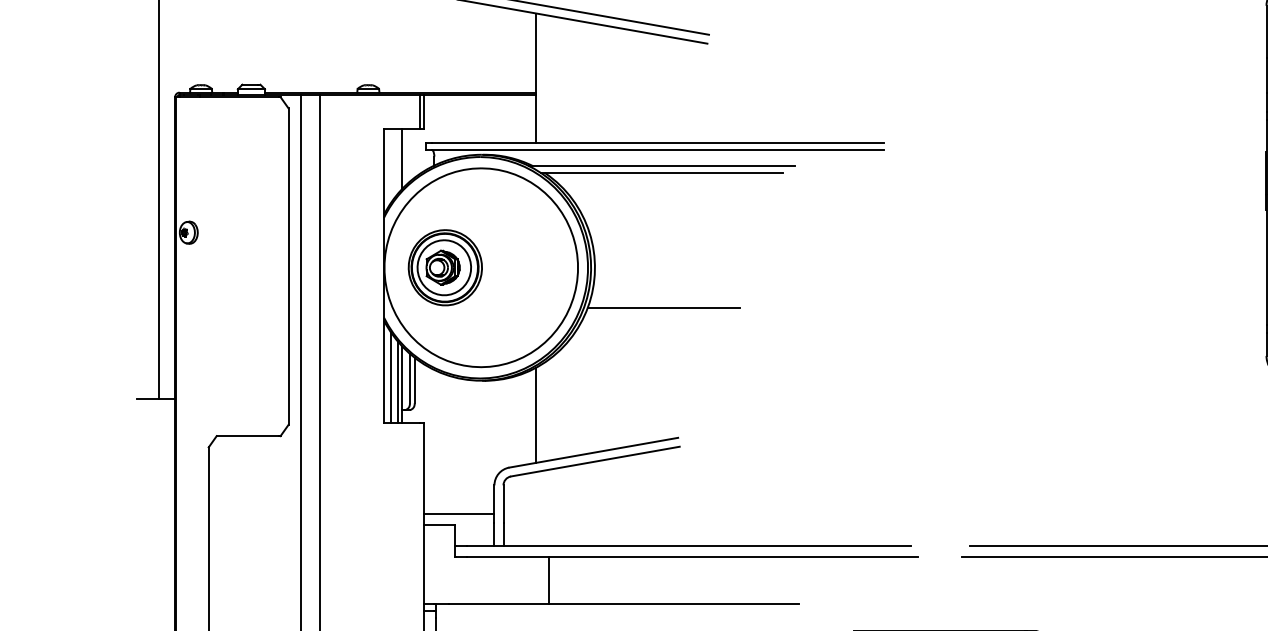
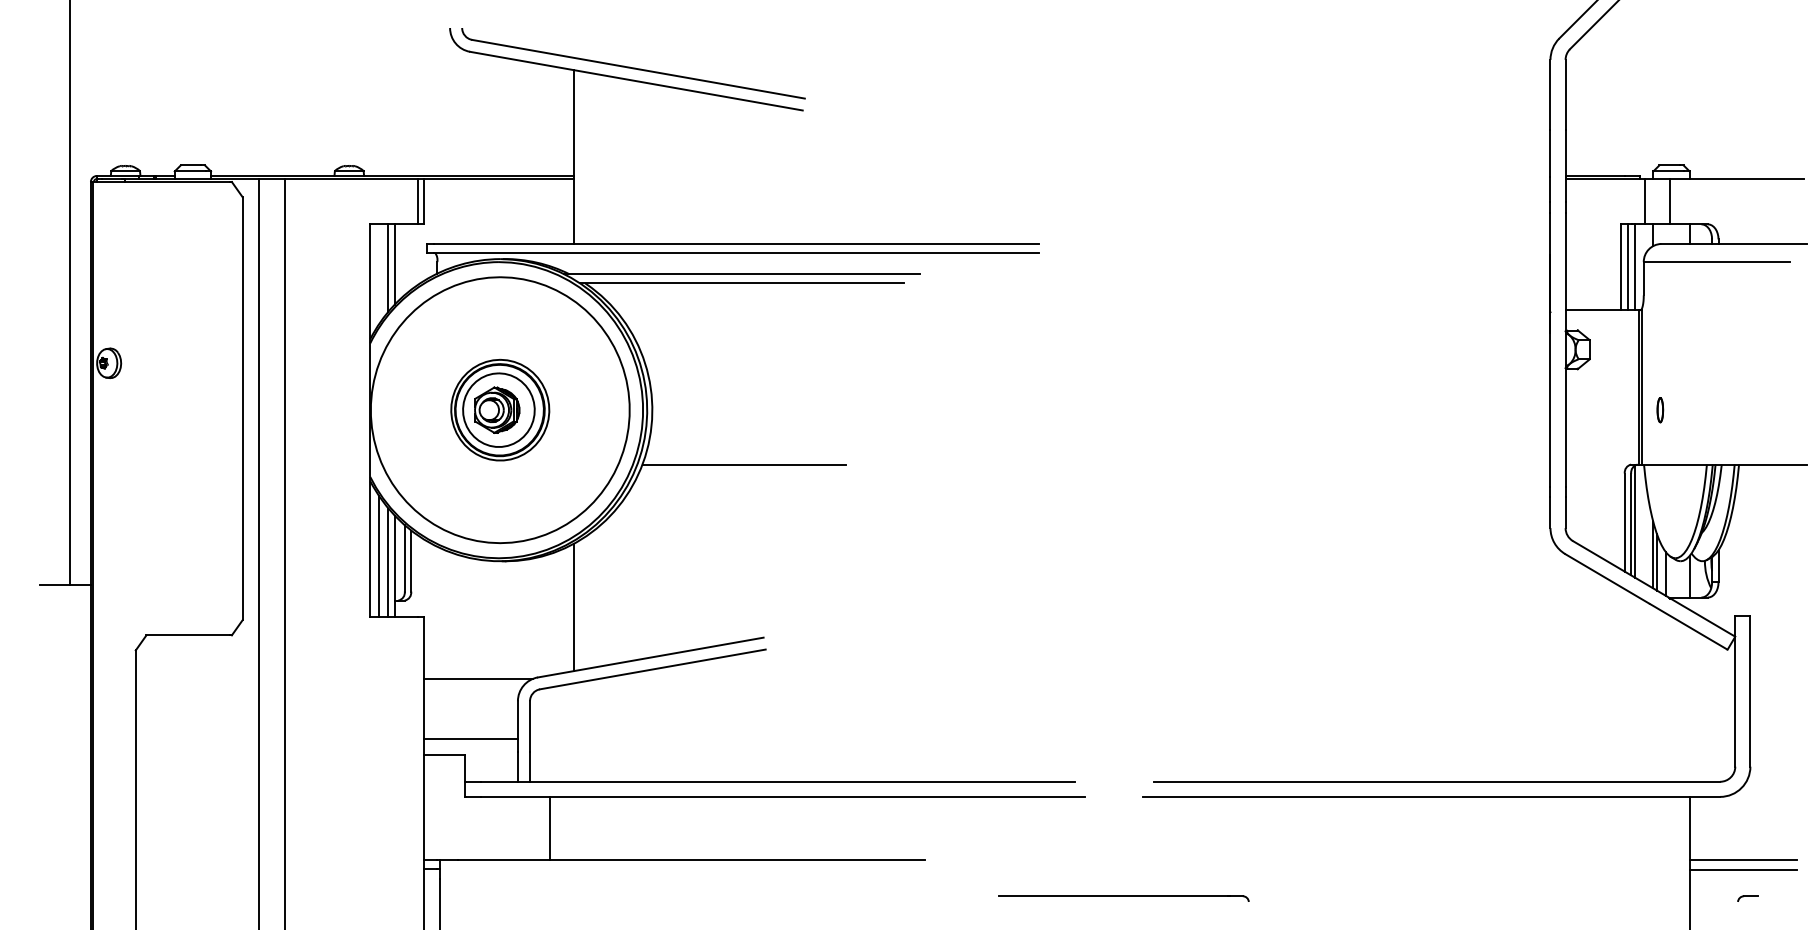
line: (397, 161) -> (388, 267), added
part: (445, 267) -> (500, 409), moved
line: (464, 469) -> (477, 679), added
line: (548, 580) -> (550, 828), moved

